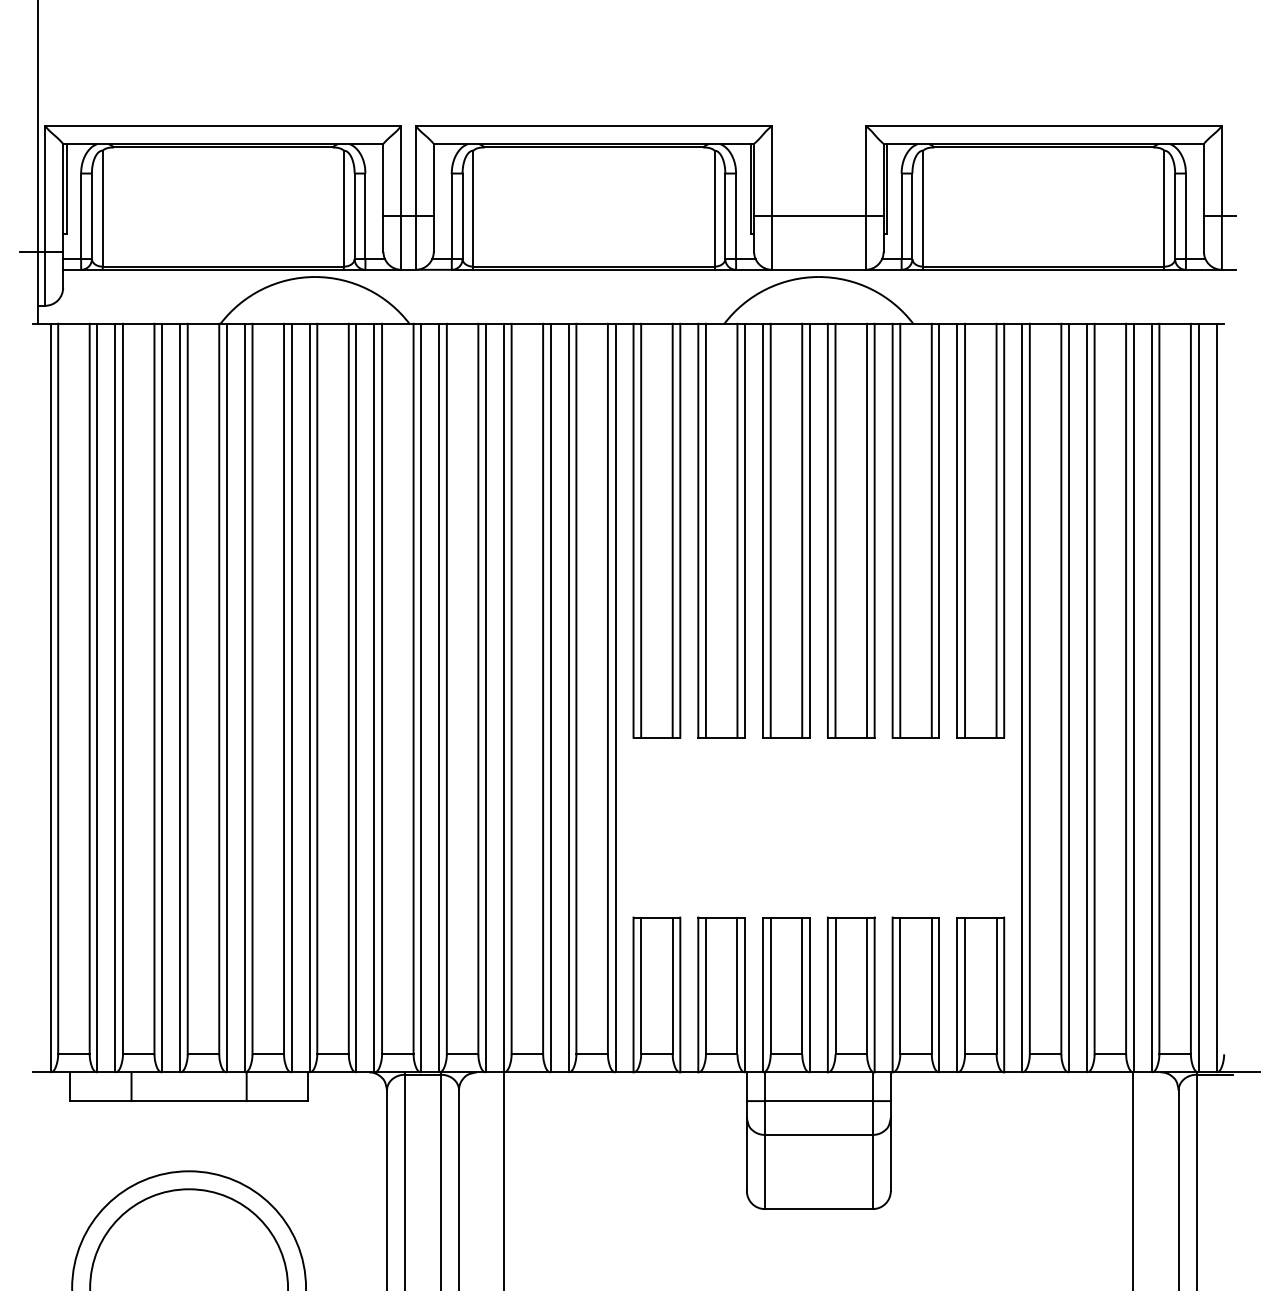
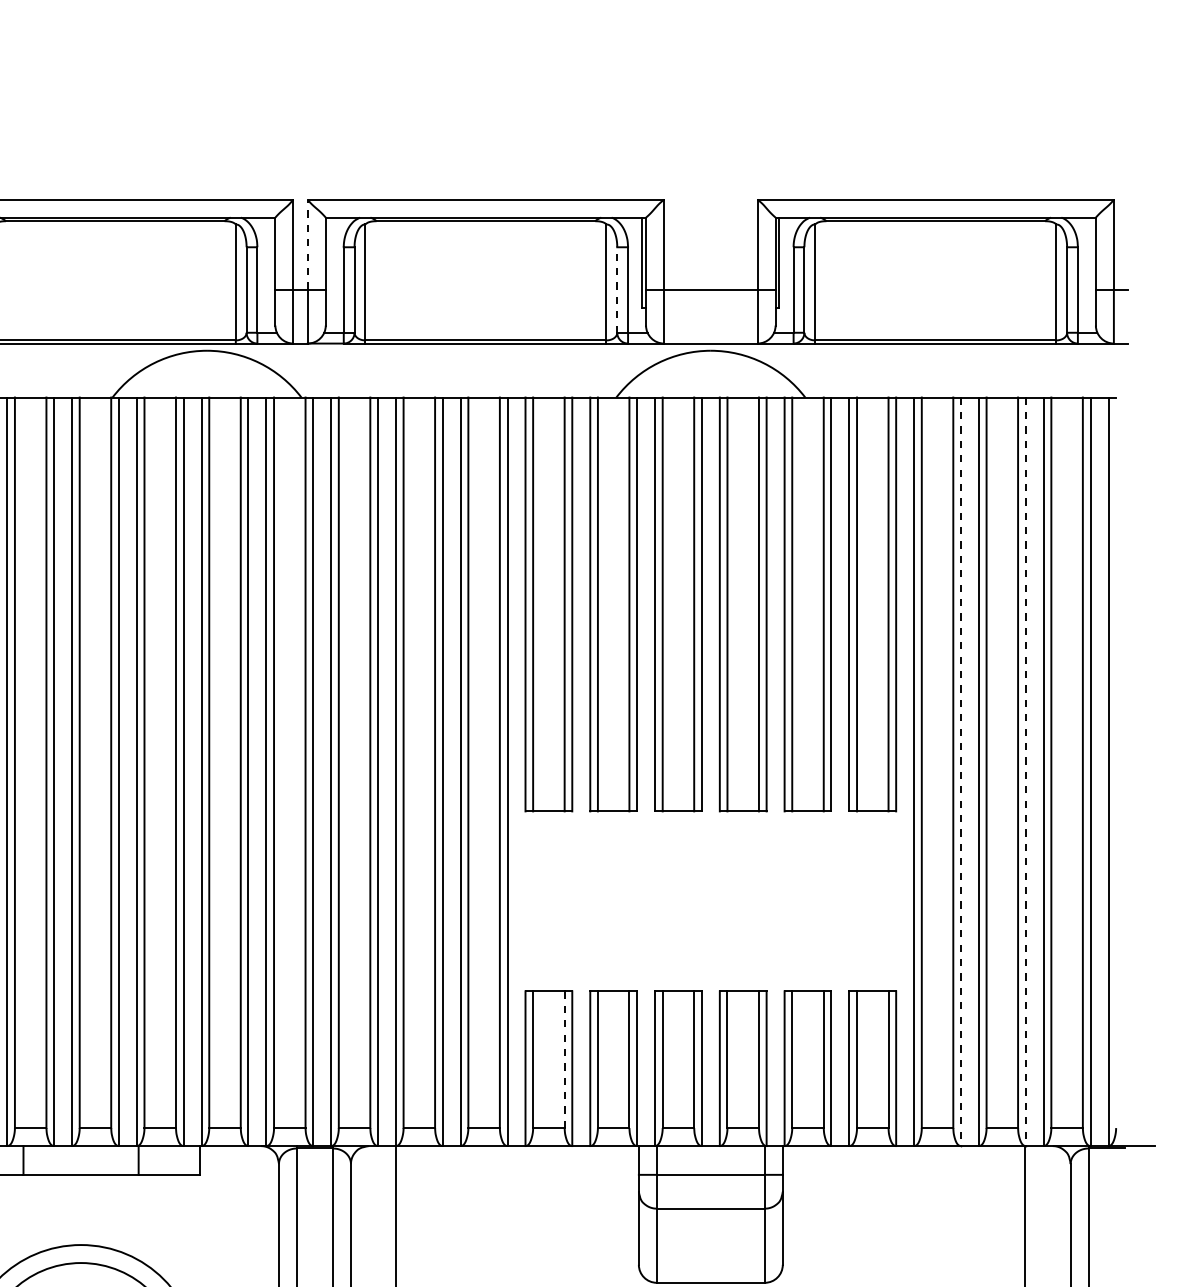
line: (415, 170) -> (307, 244), solid -> dashed
line: (725, 216) -> (617, 290), solid -> dashed
line: (1068, 698) -> (960, 772), solid -> dashed
line: (1133, 698) -> (1025, 772), solid -> dashed
line: (672, 985) -> (564, 1059), solid -> dashed

